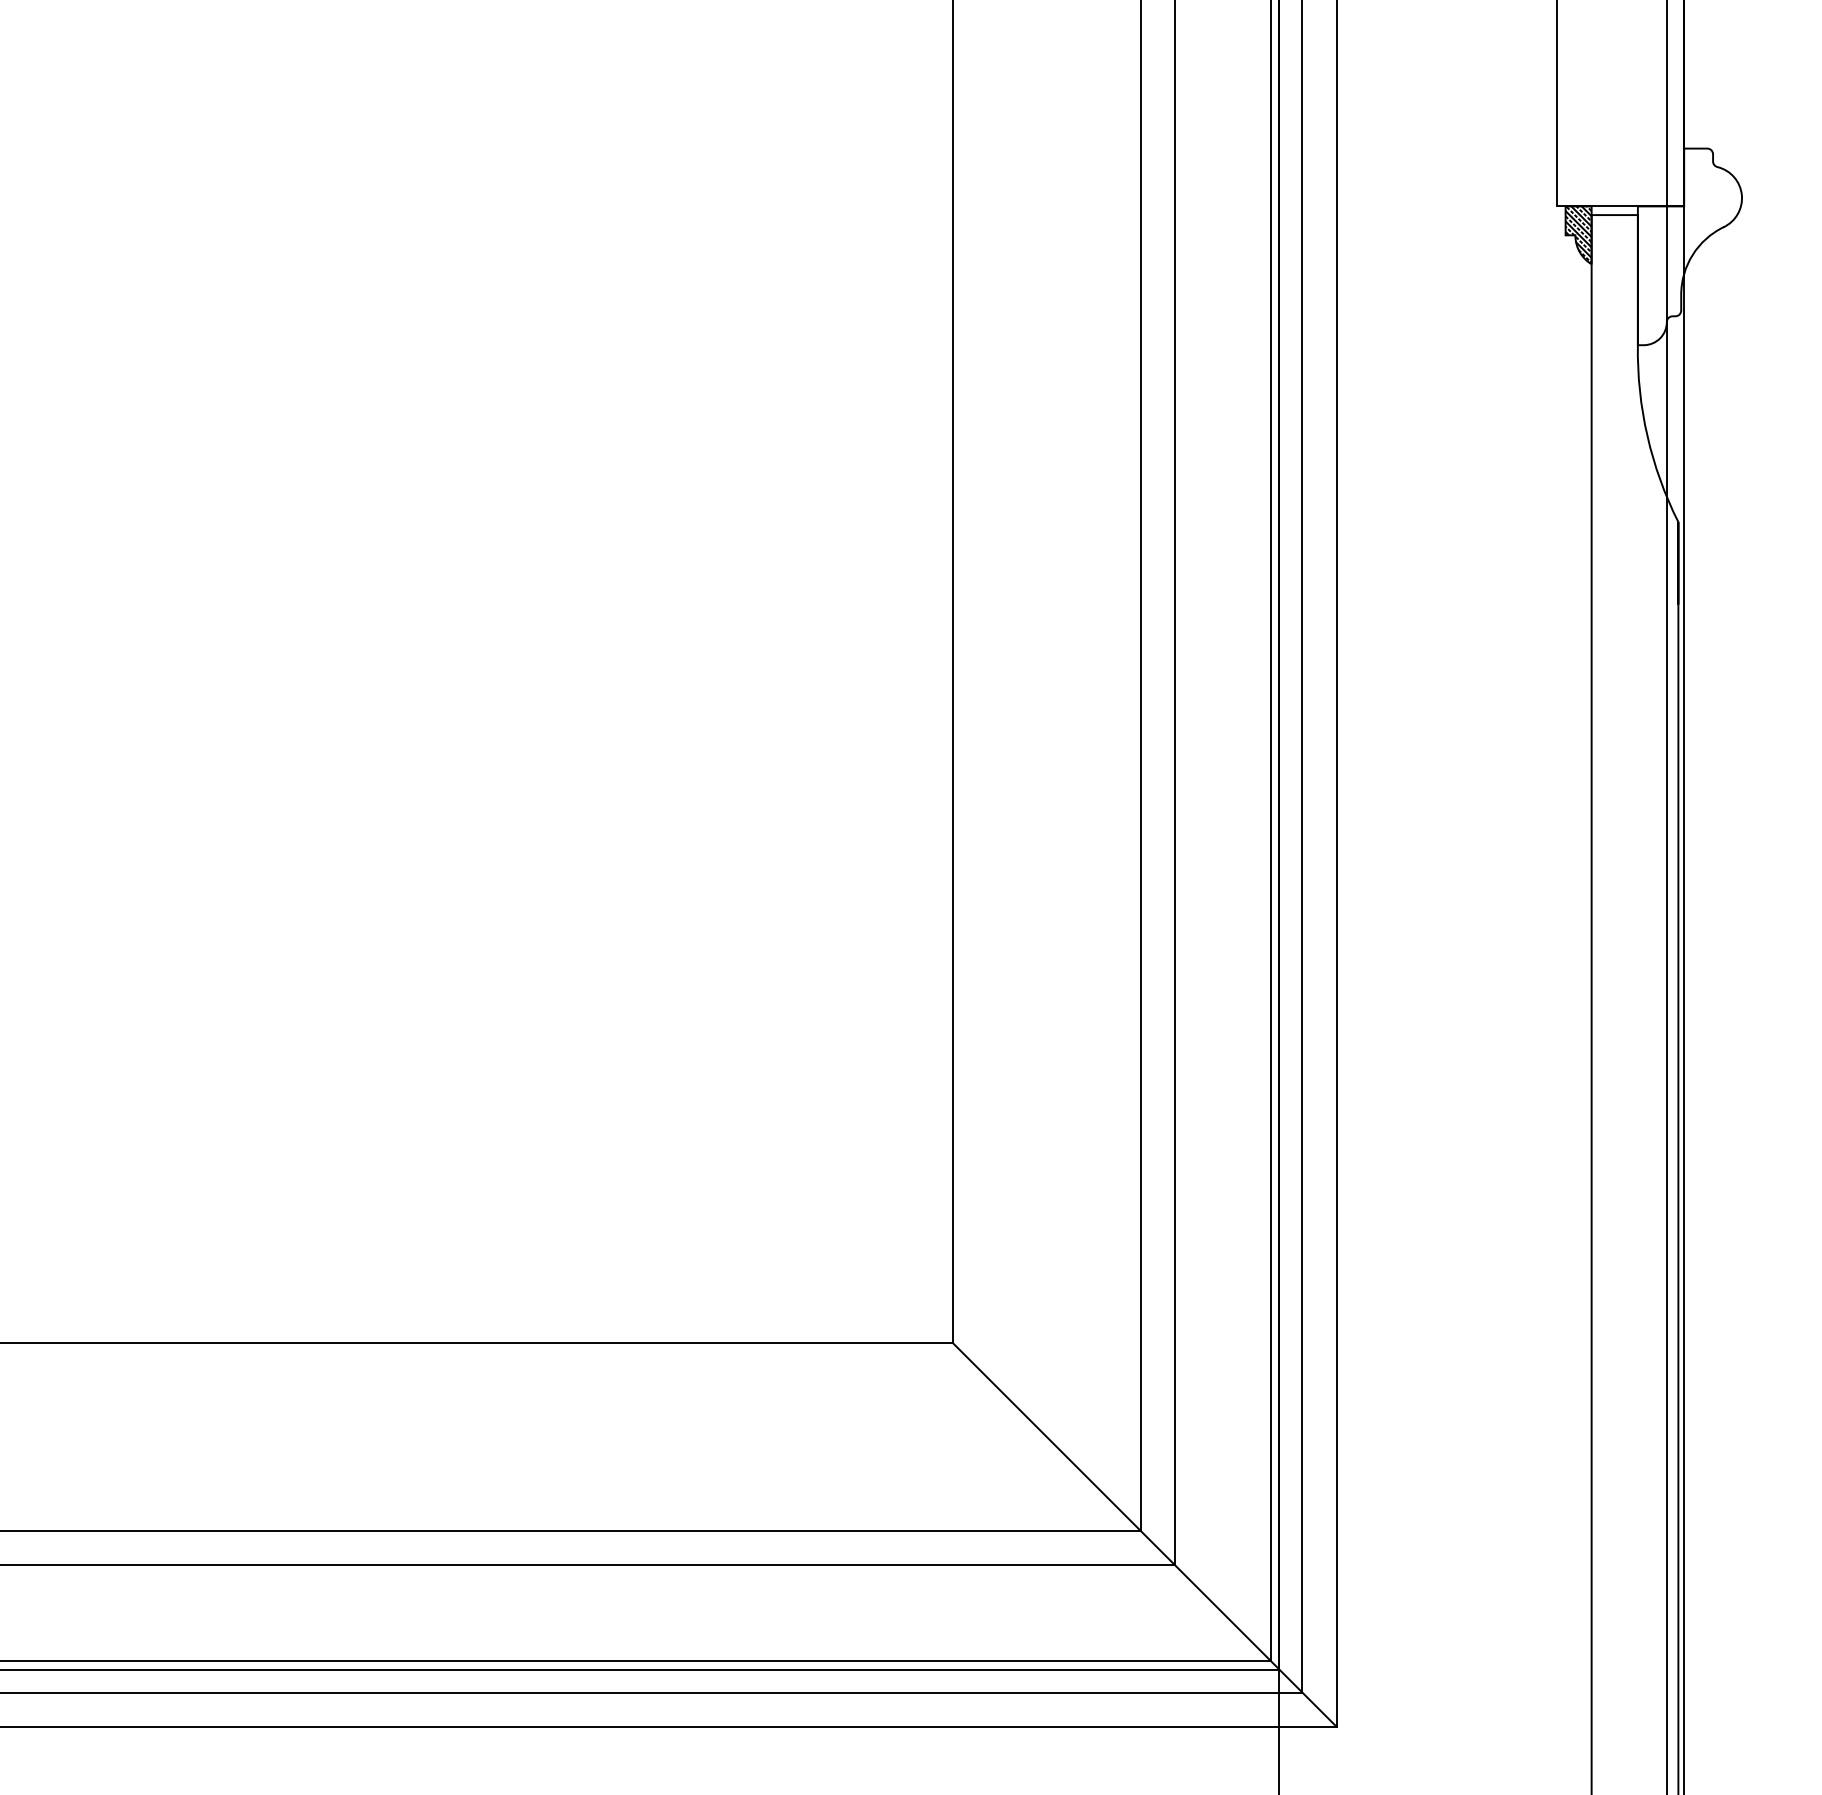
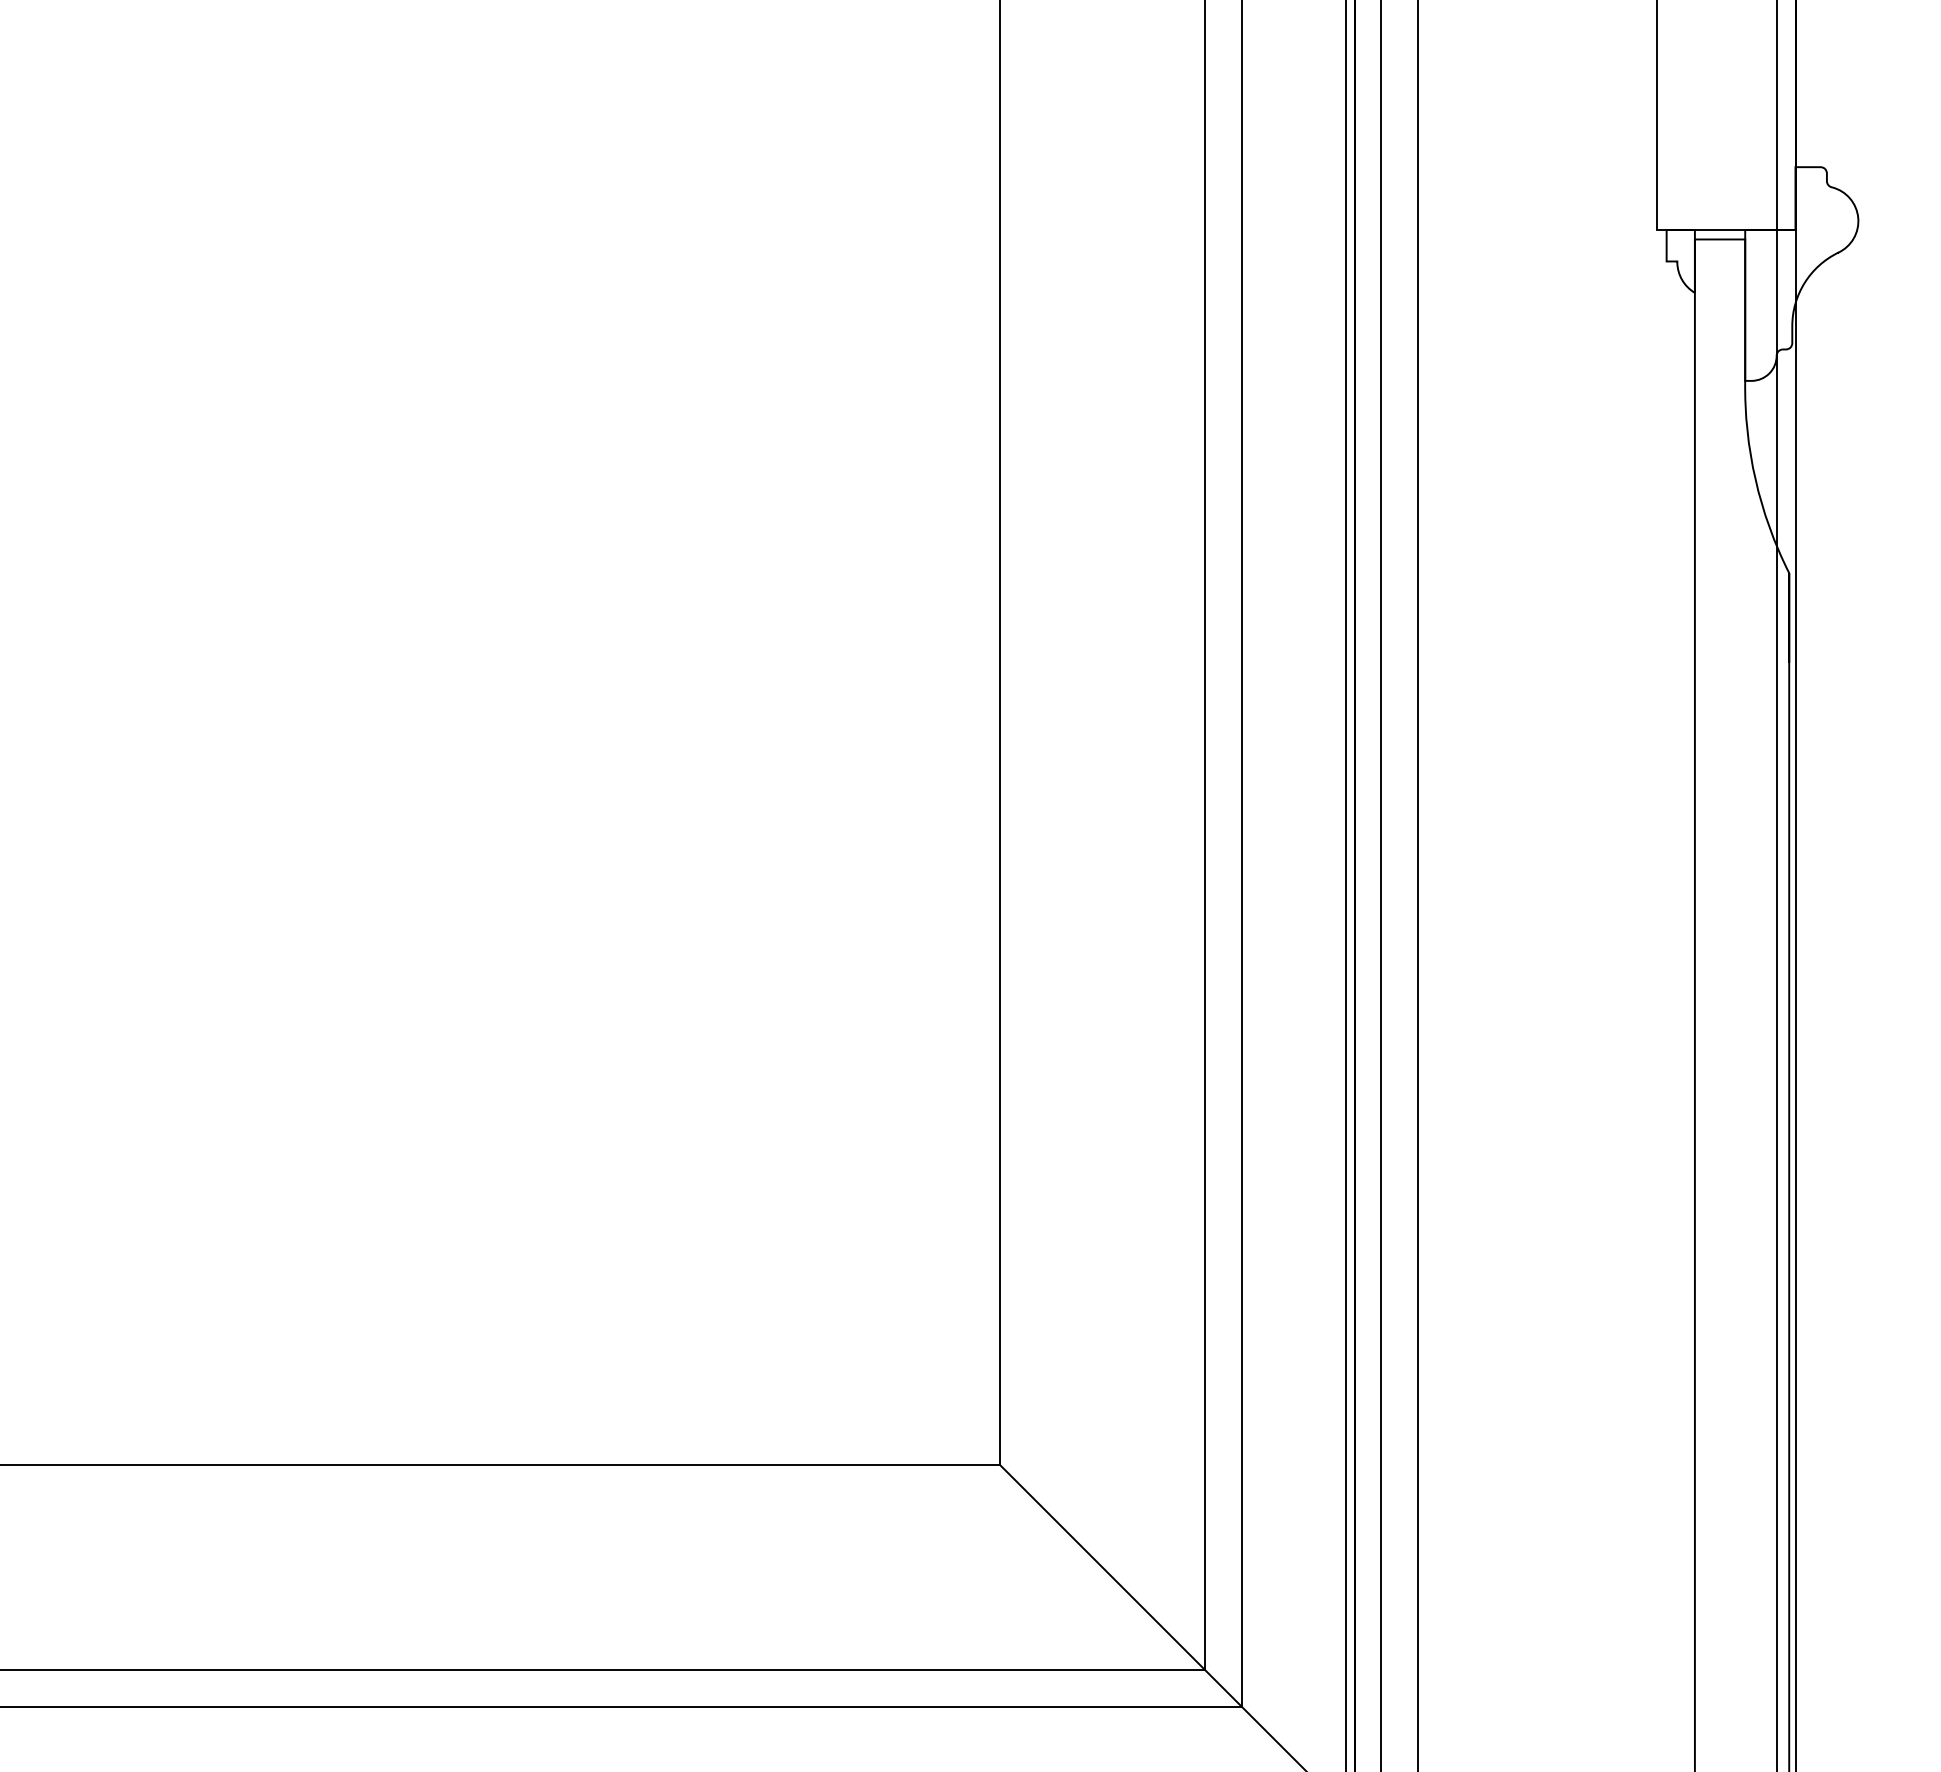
hatch: (1578, 234) -> (1680, 260), removed

